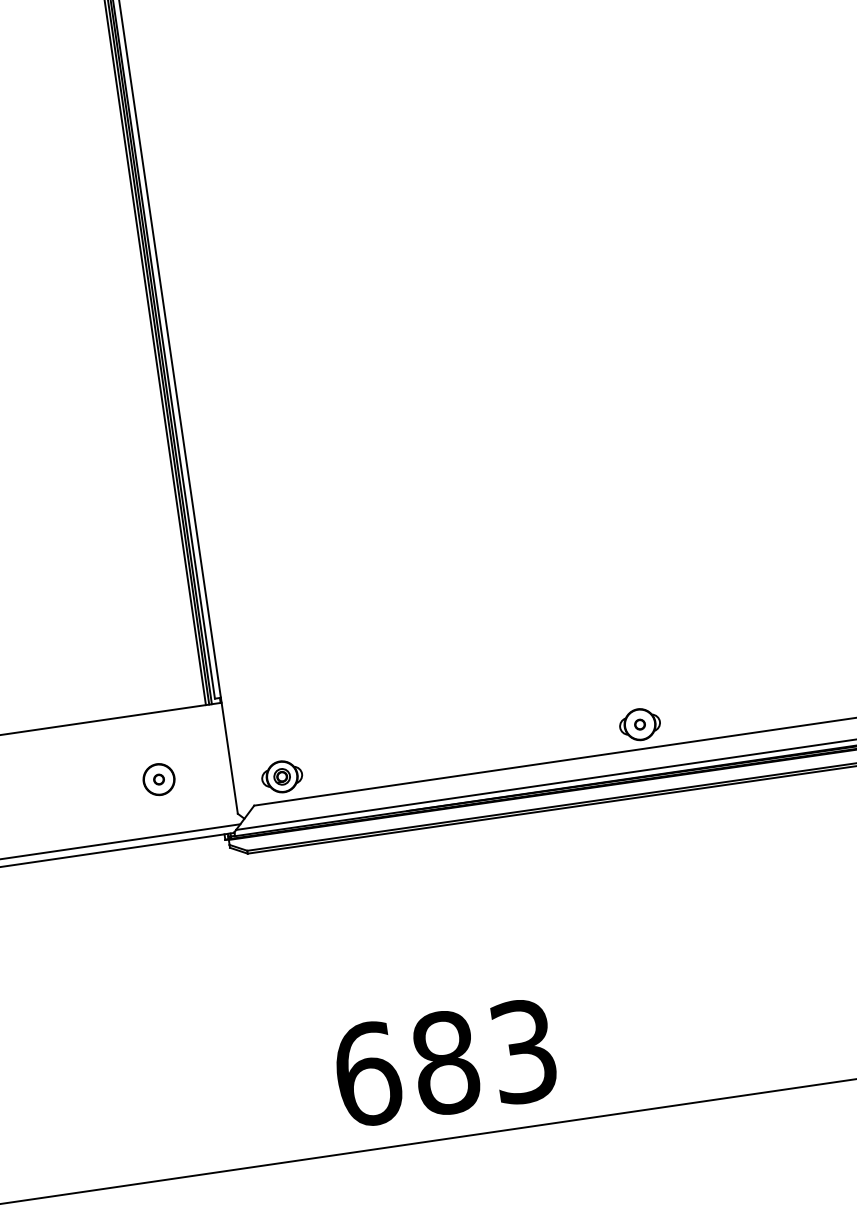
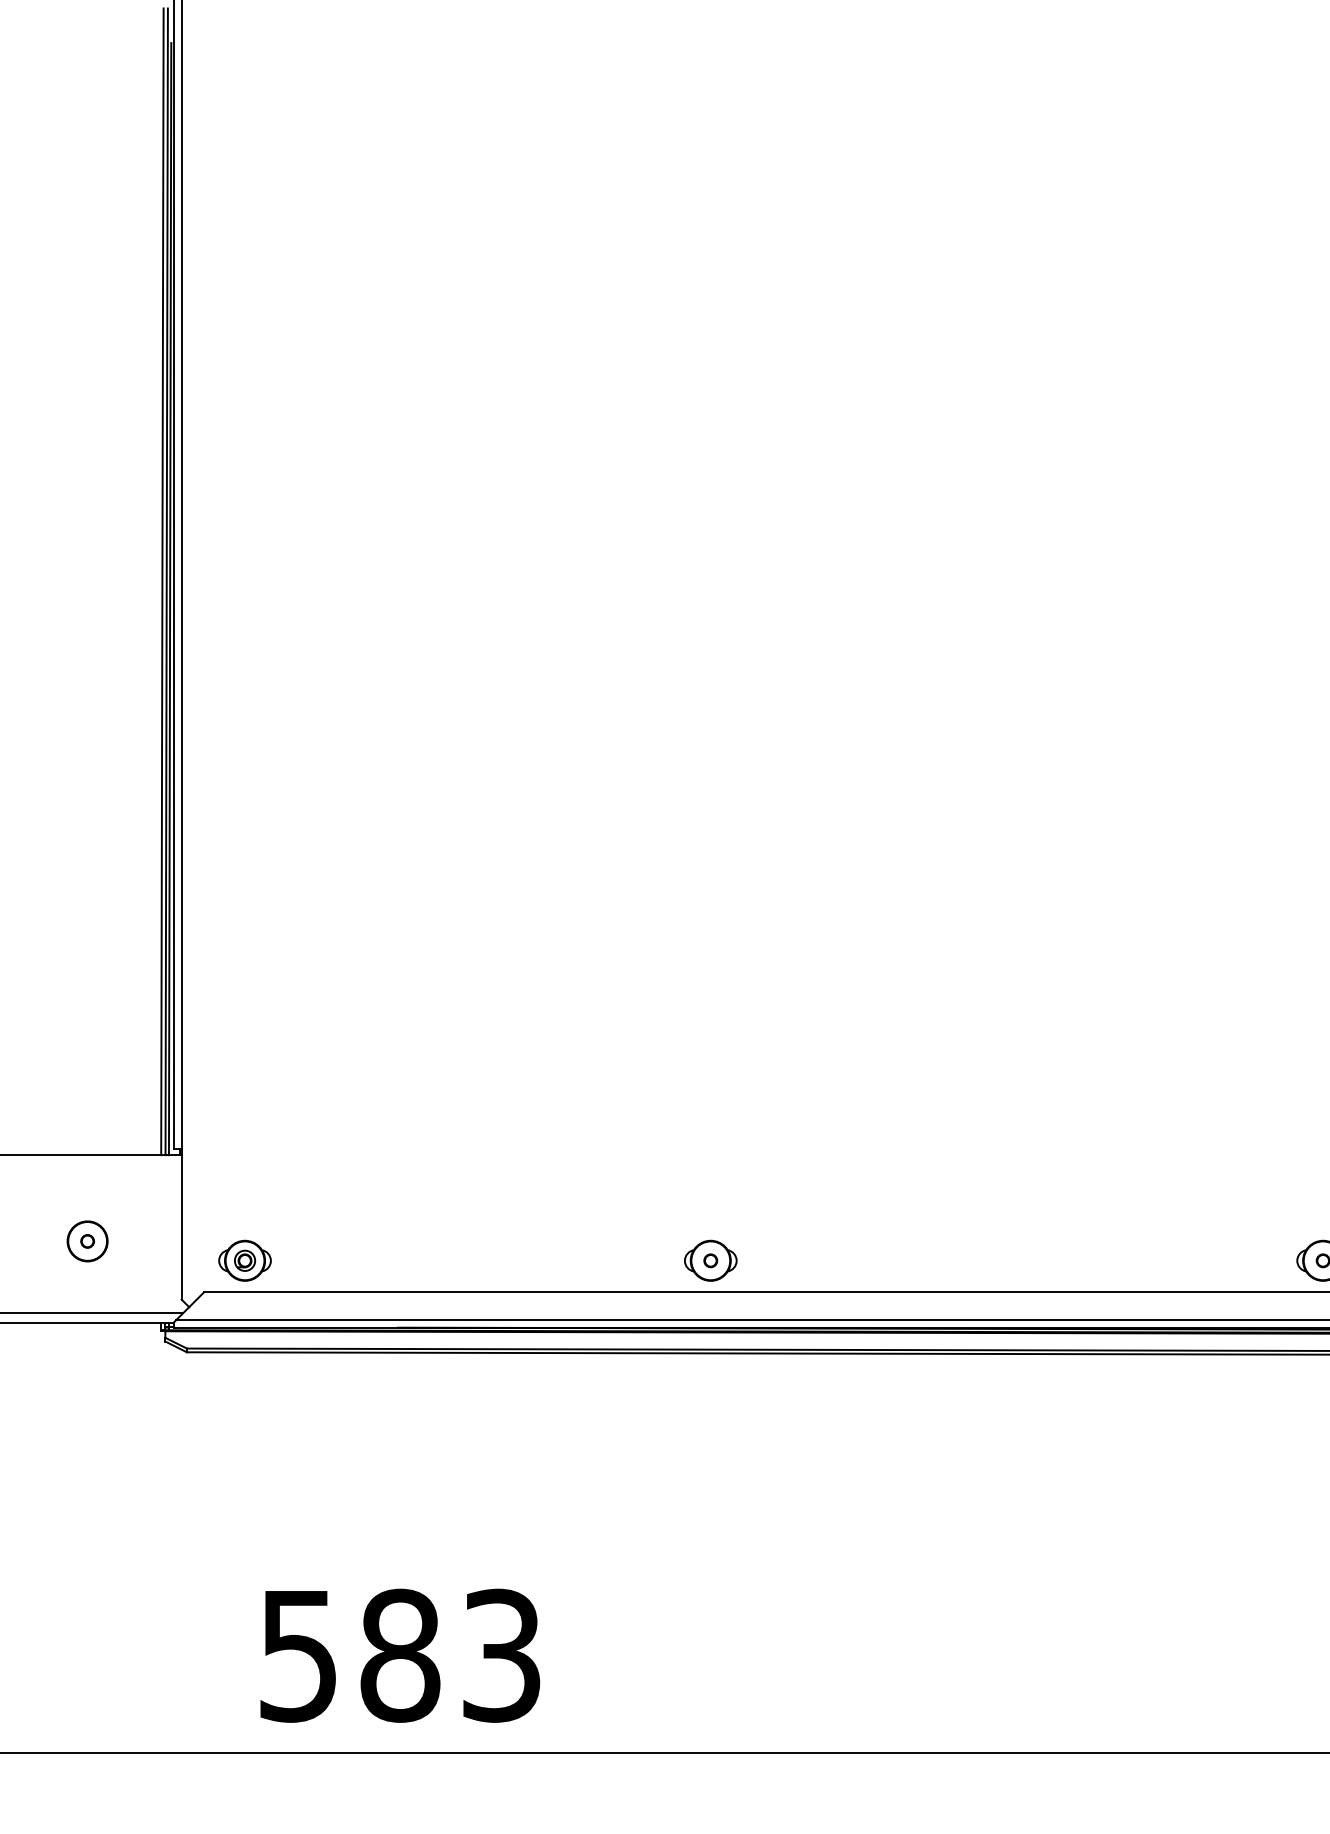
text: (368, 1074) -> (299, 1655), 683 -> 583

